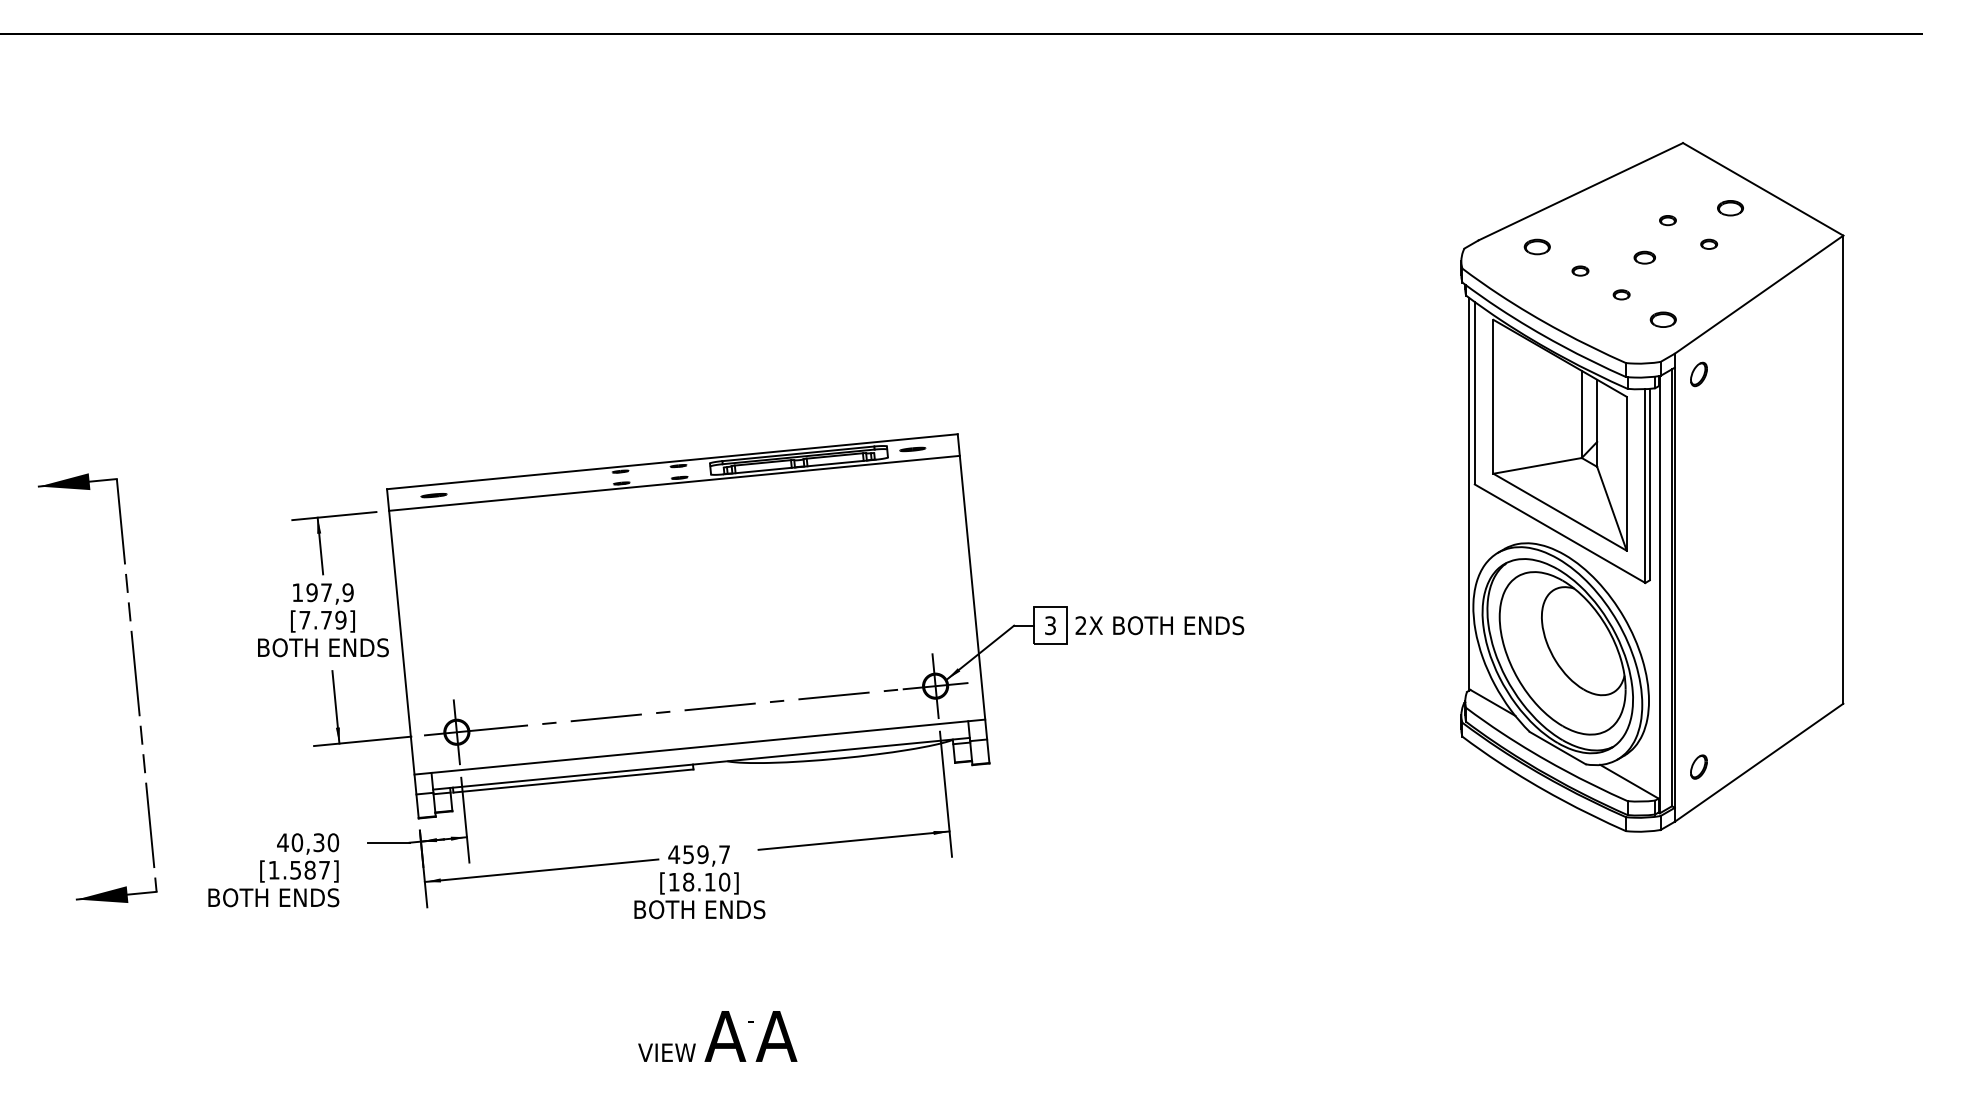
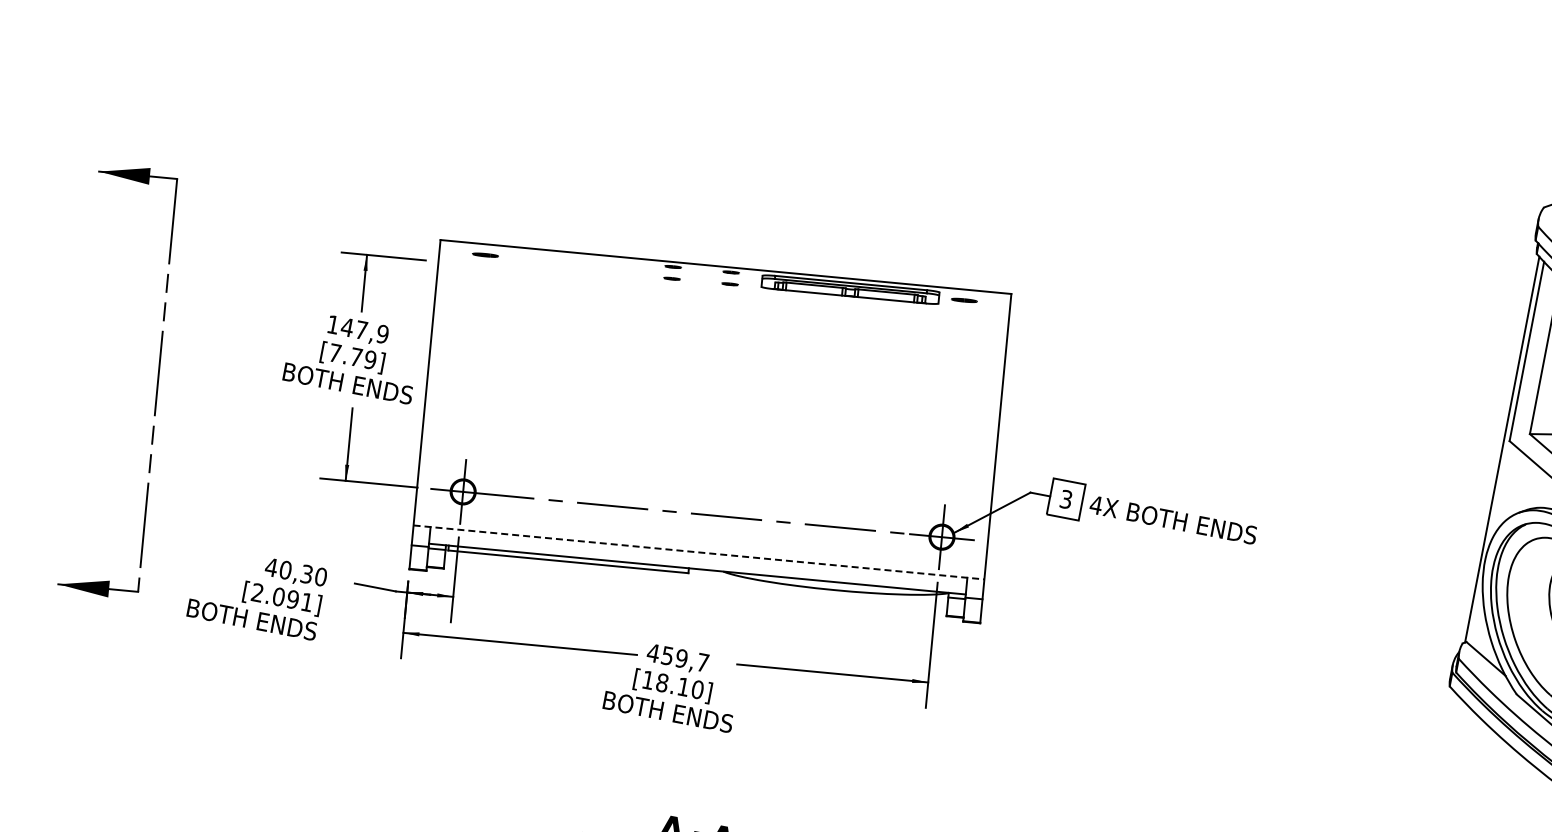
line: (674, 482) -> (724, 287), removed
text: (312, 592) -> (347, 327), 197,9 -> 147,9
text: (1080, 625) -> (1095, 505), 2X -> 4X
line: (699, 747) -> (698, 552), solid -> dashed
text: (298, 869) -> (281, 596), [1.587] -> [2.091]

